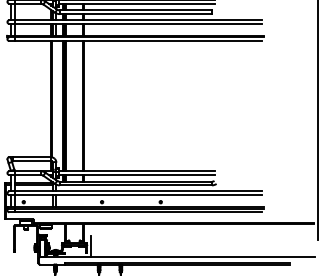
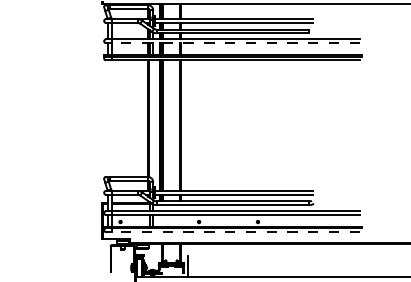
line: (135, 24) -> (232, 43), solid -> dashed
line: (135, 212) -> (232, 232), solid -> dashed

